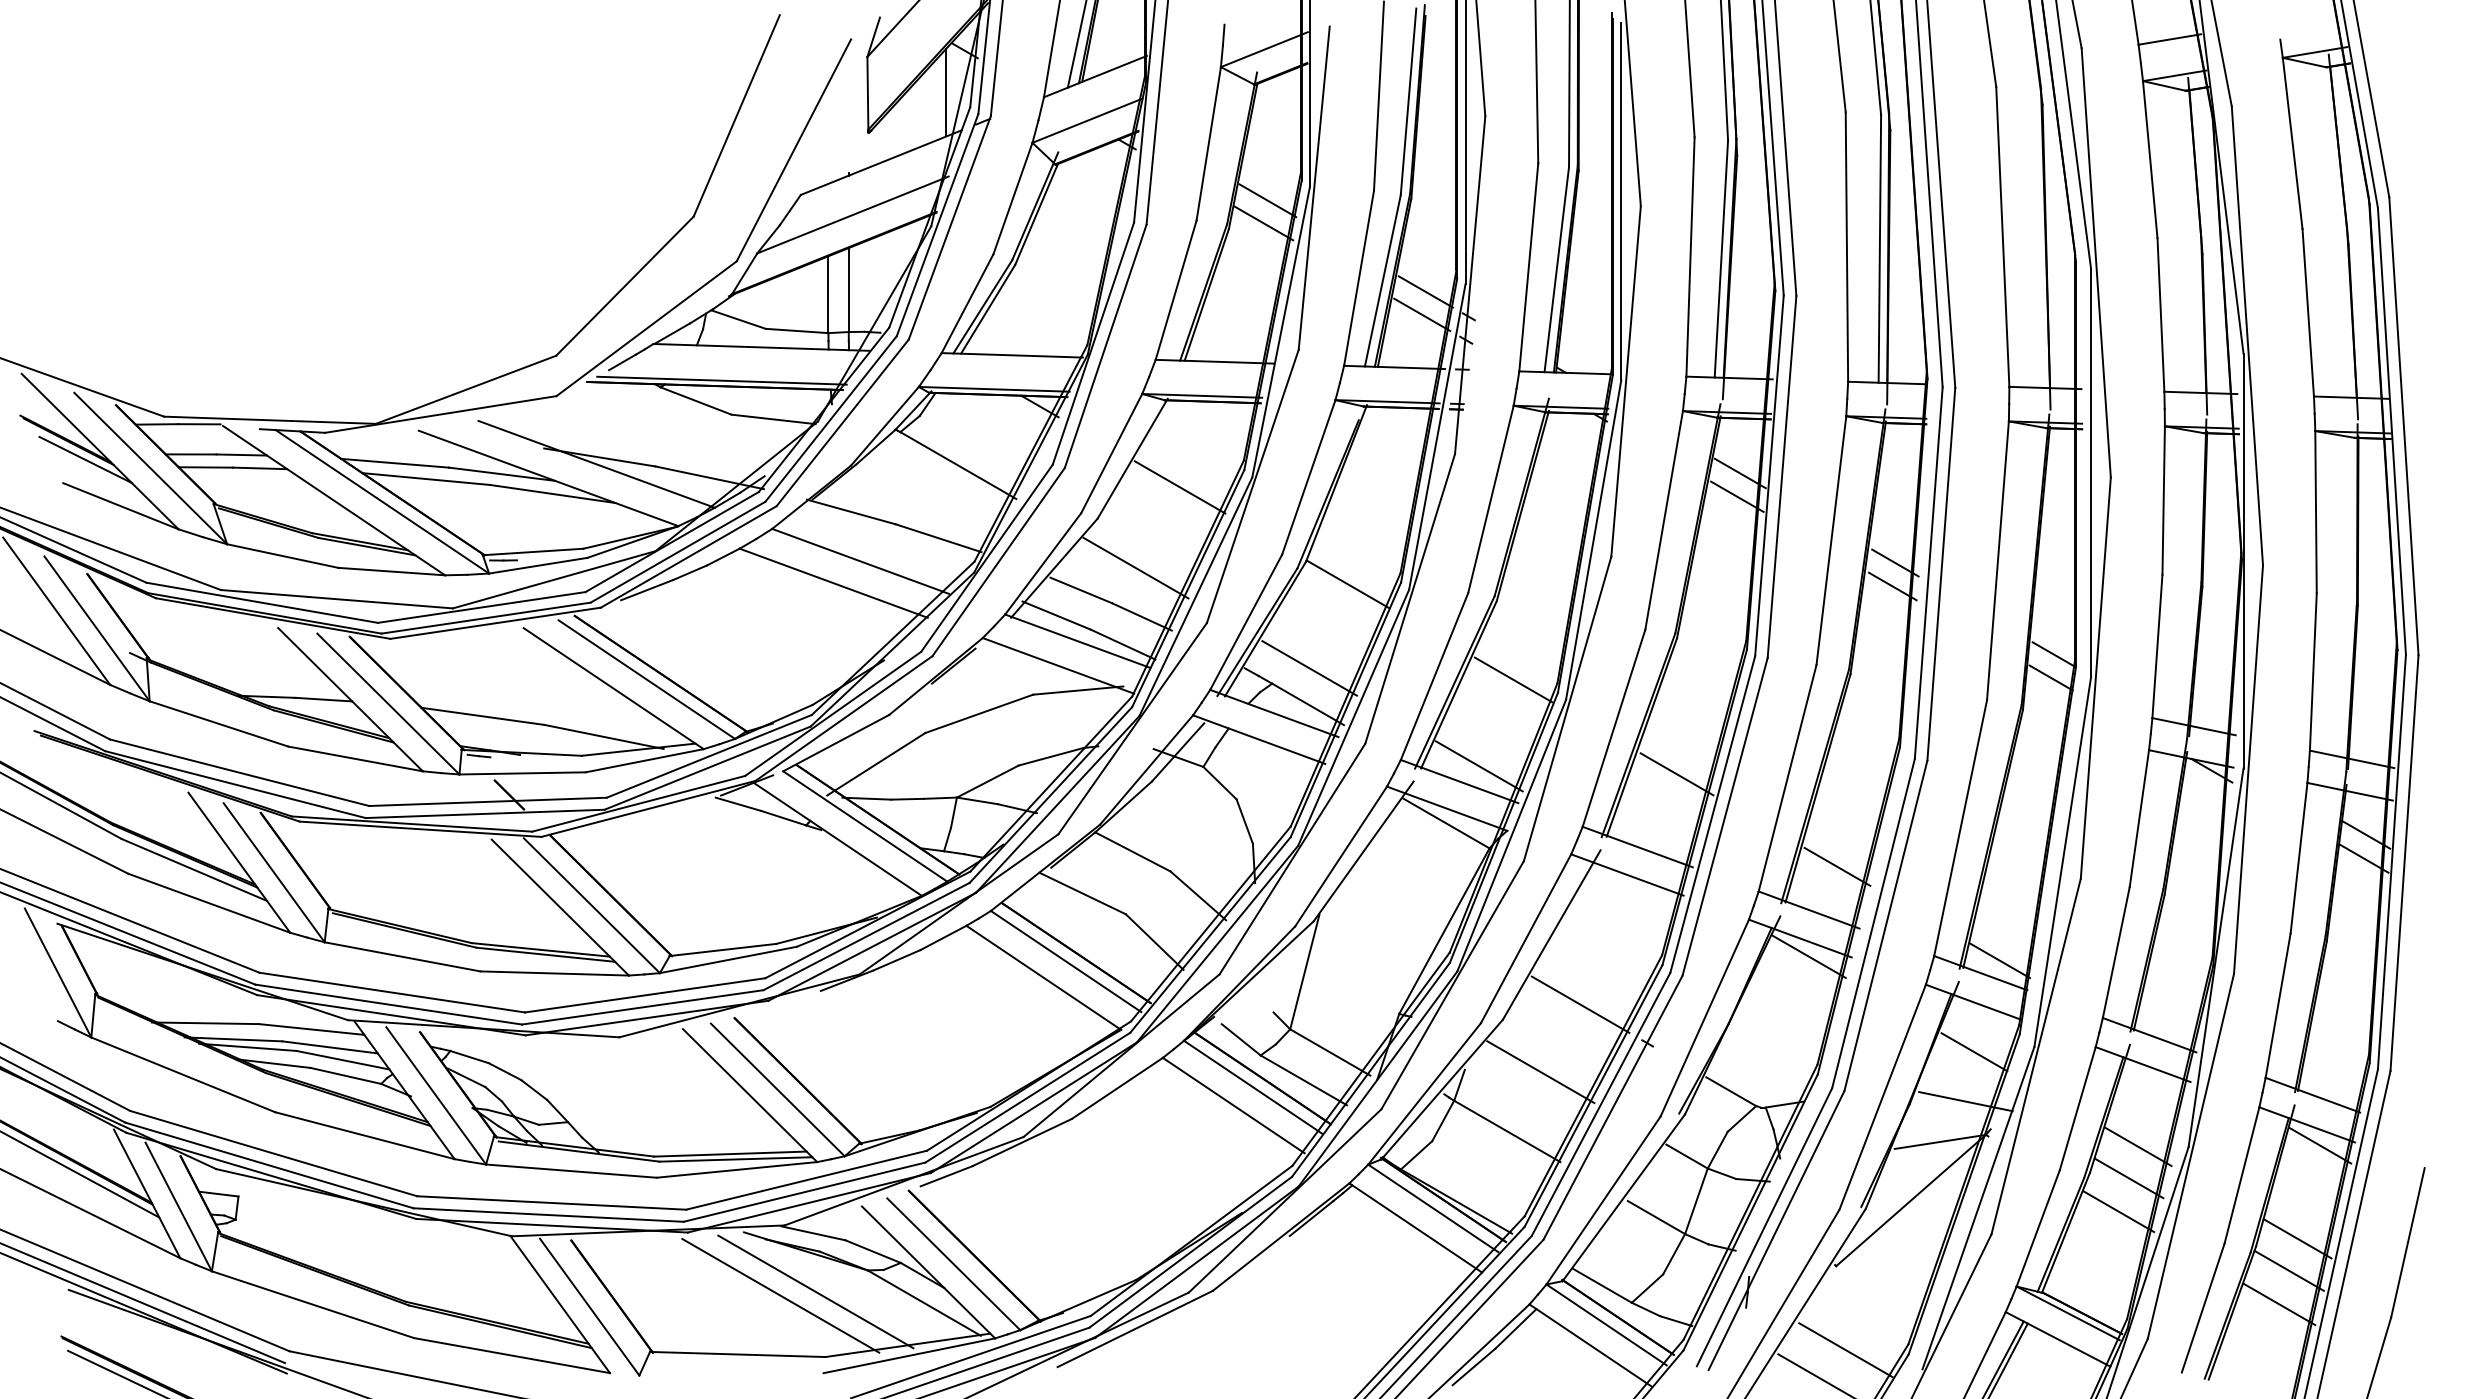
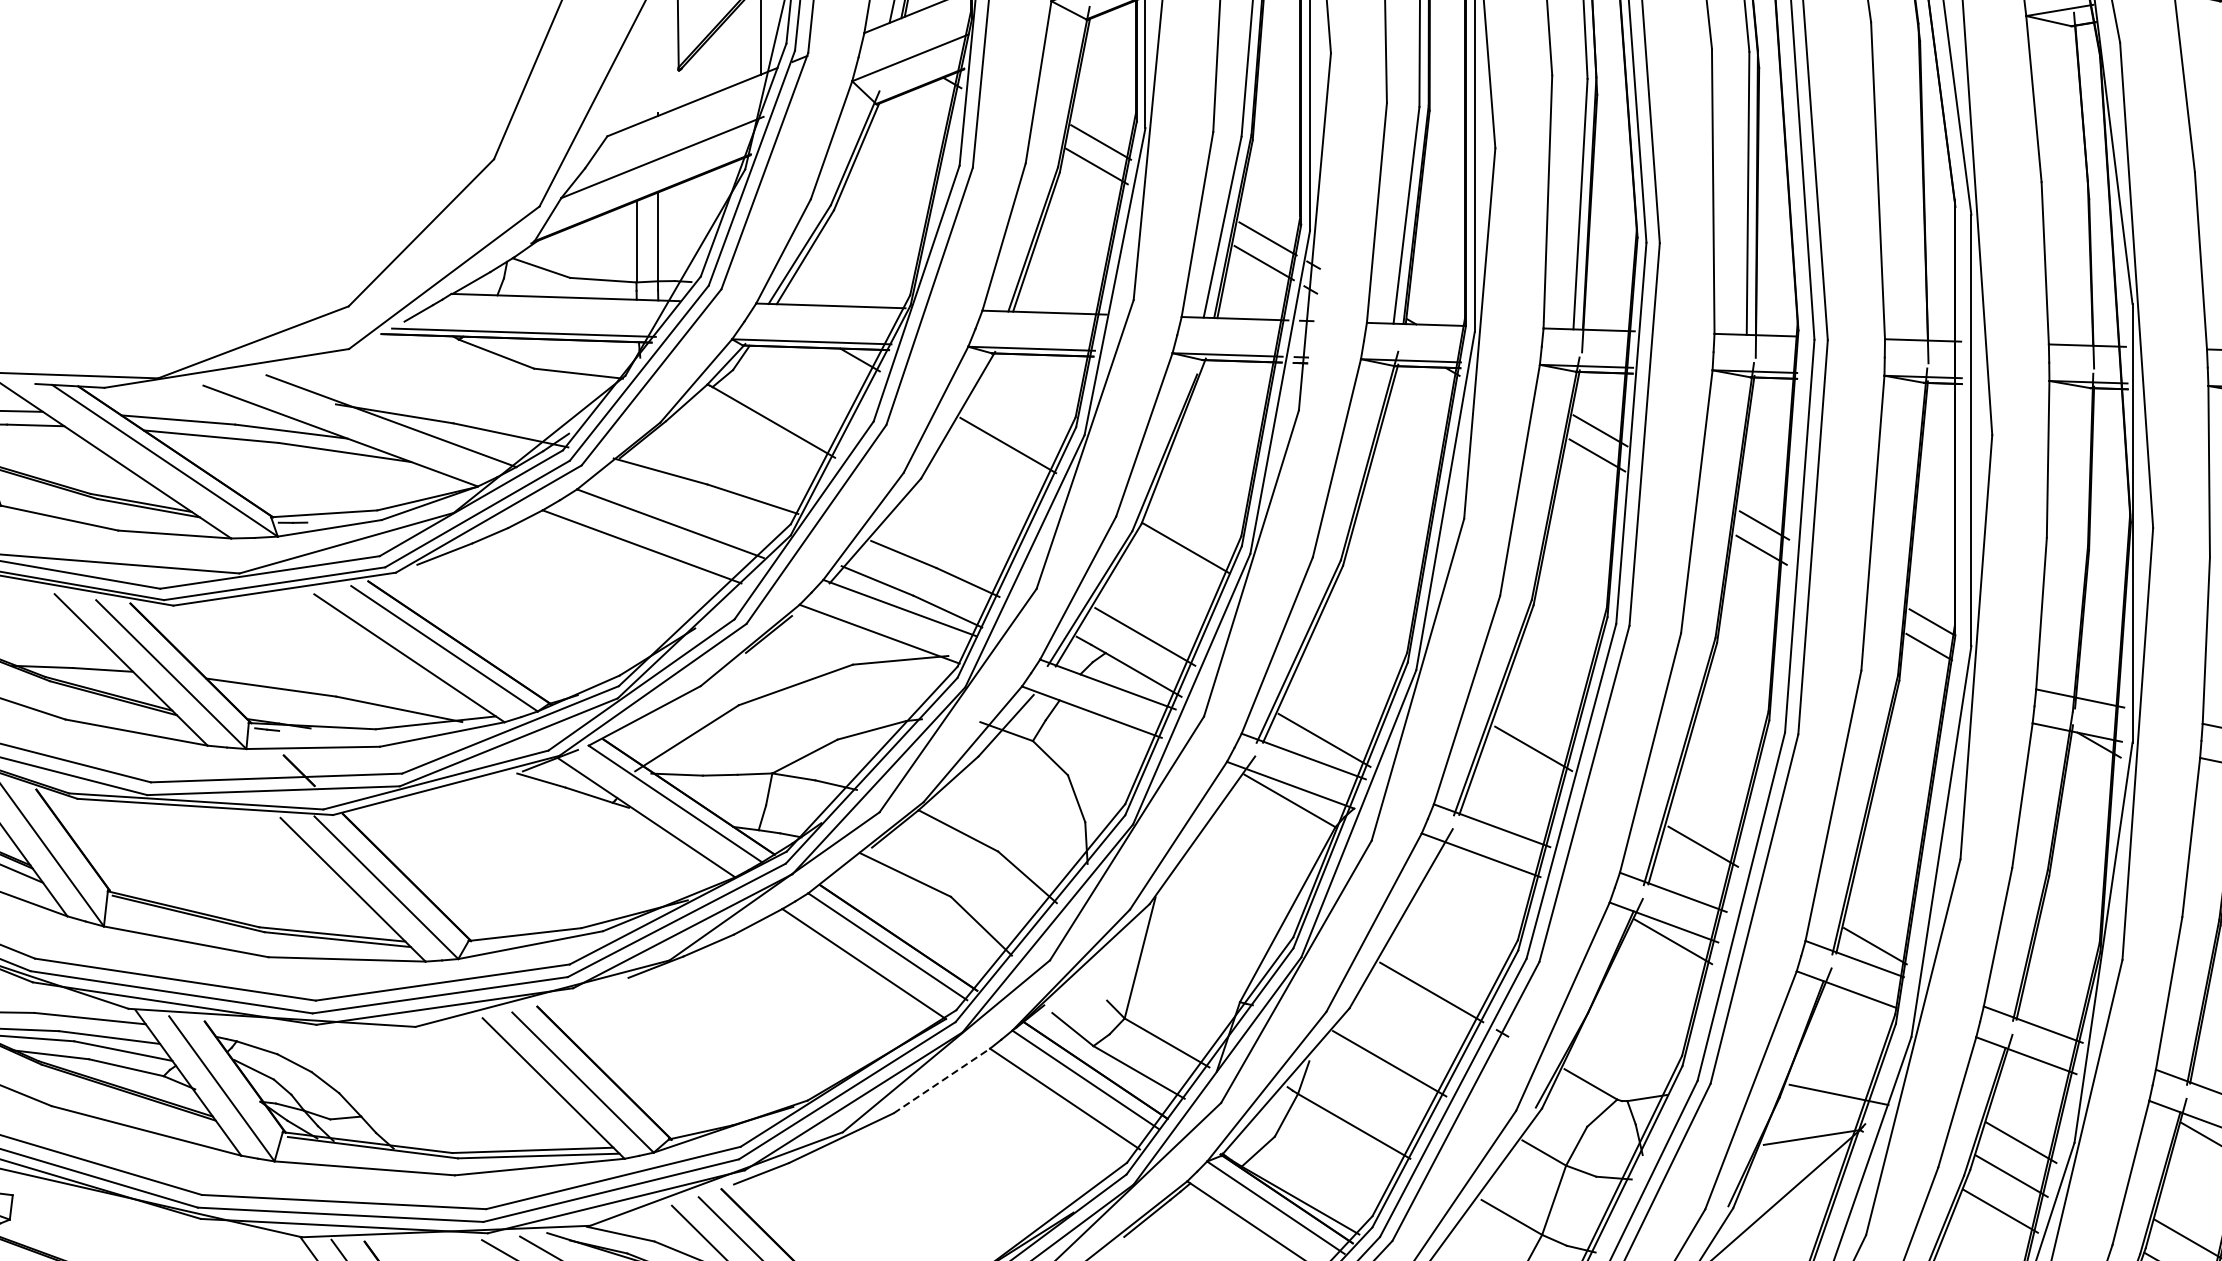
line: (1135, 567) -> (961, 530), removed
line: (1513, 679) -> (1360, 648), removed
line: (1974, 1052) -> (1848, 1042), removed
line: (1117, 1088) -> (942, 1081), solid -> dashed

